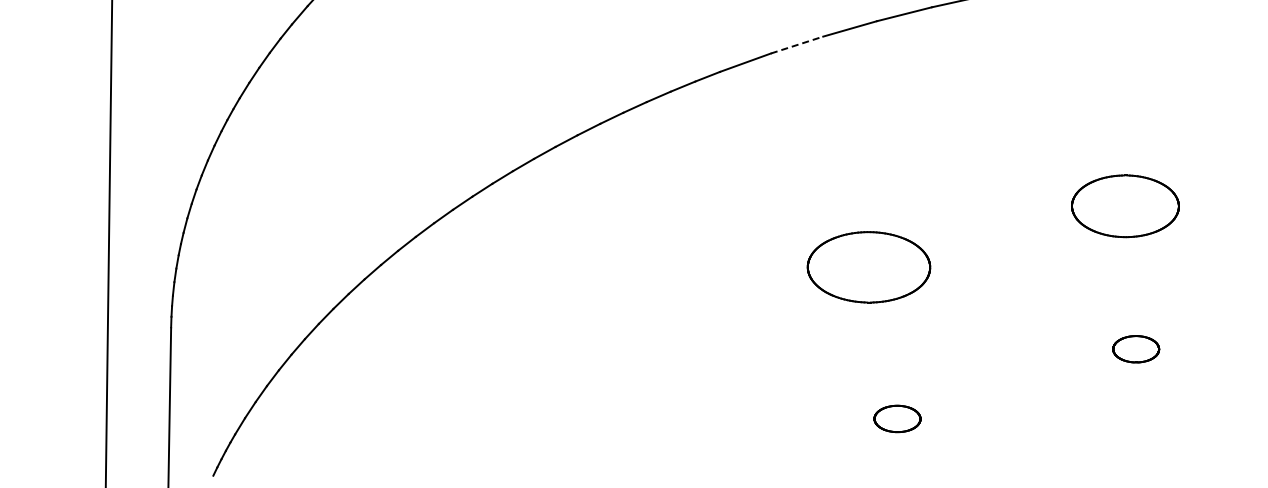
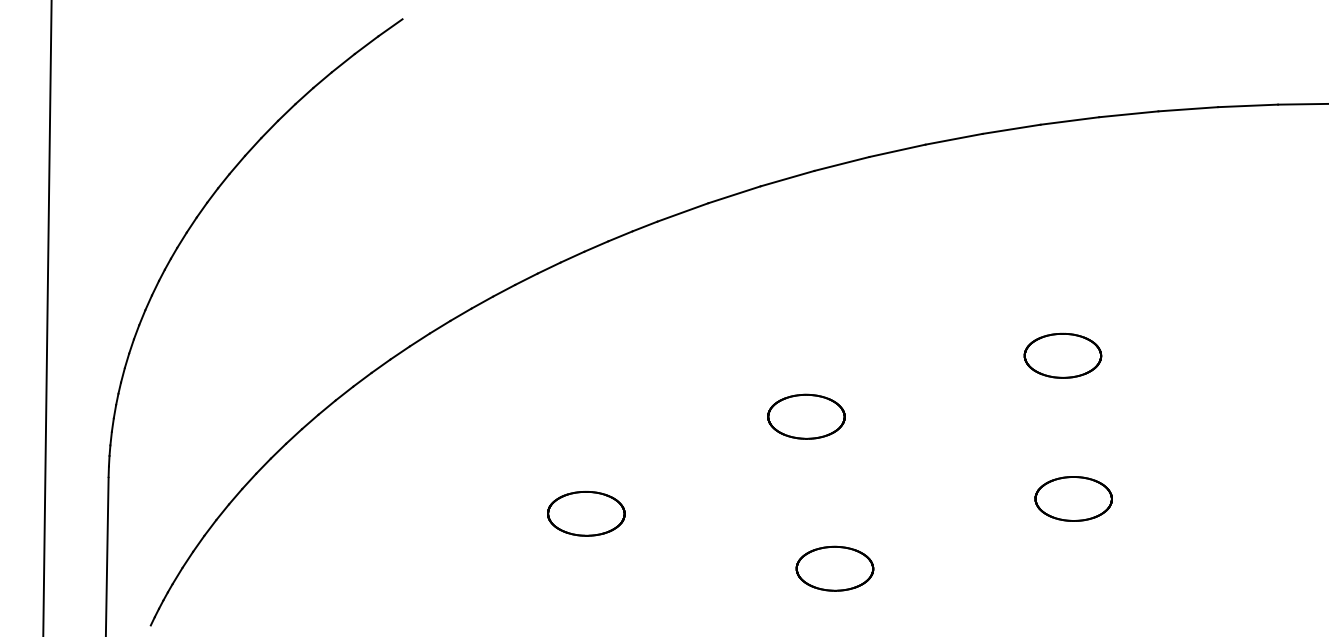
line: (797, 44) -> (734, 194), dashed -> solid
part: (1125, 205) -> (1062, 355), size x0.71
part: (869, 266) -> (806, 416), size x0.62
part: (1136, 348) -> (1073, 498), size x1.67
part: (649, 363) -> (586, 513), added
part: (897, 418) -> (834, 568), size x1.67

